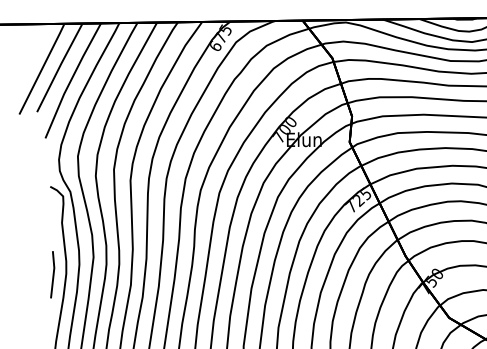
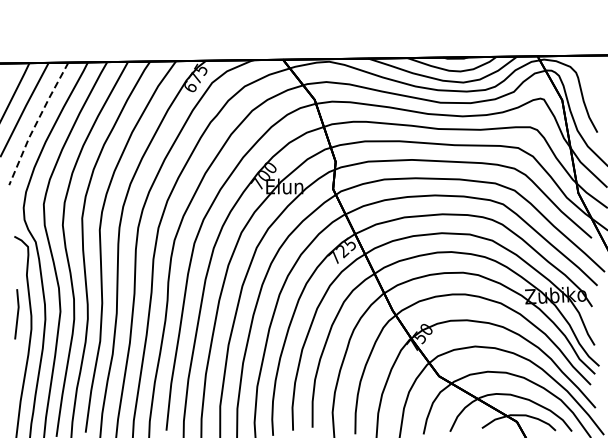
line: (71, 79) -> (36, 122), solid -> dashed
line: (53, 274) -> (17, 314), moved

